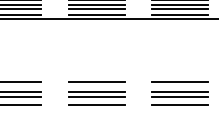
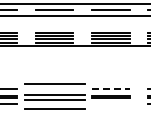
line: (179, 82) -> (110, 88), solid -> dashed
part: (96, 93) -> (54, 96), size x1.6
line: (179, 105) -> (110, 104), removed

